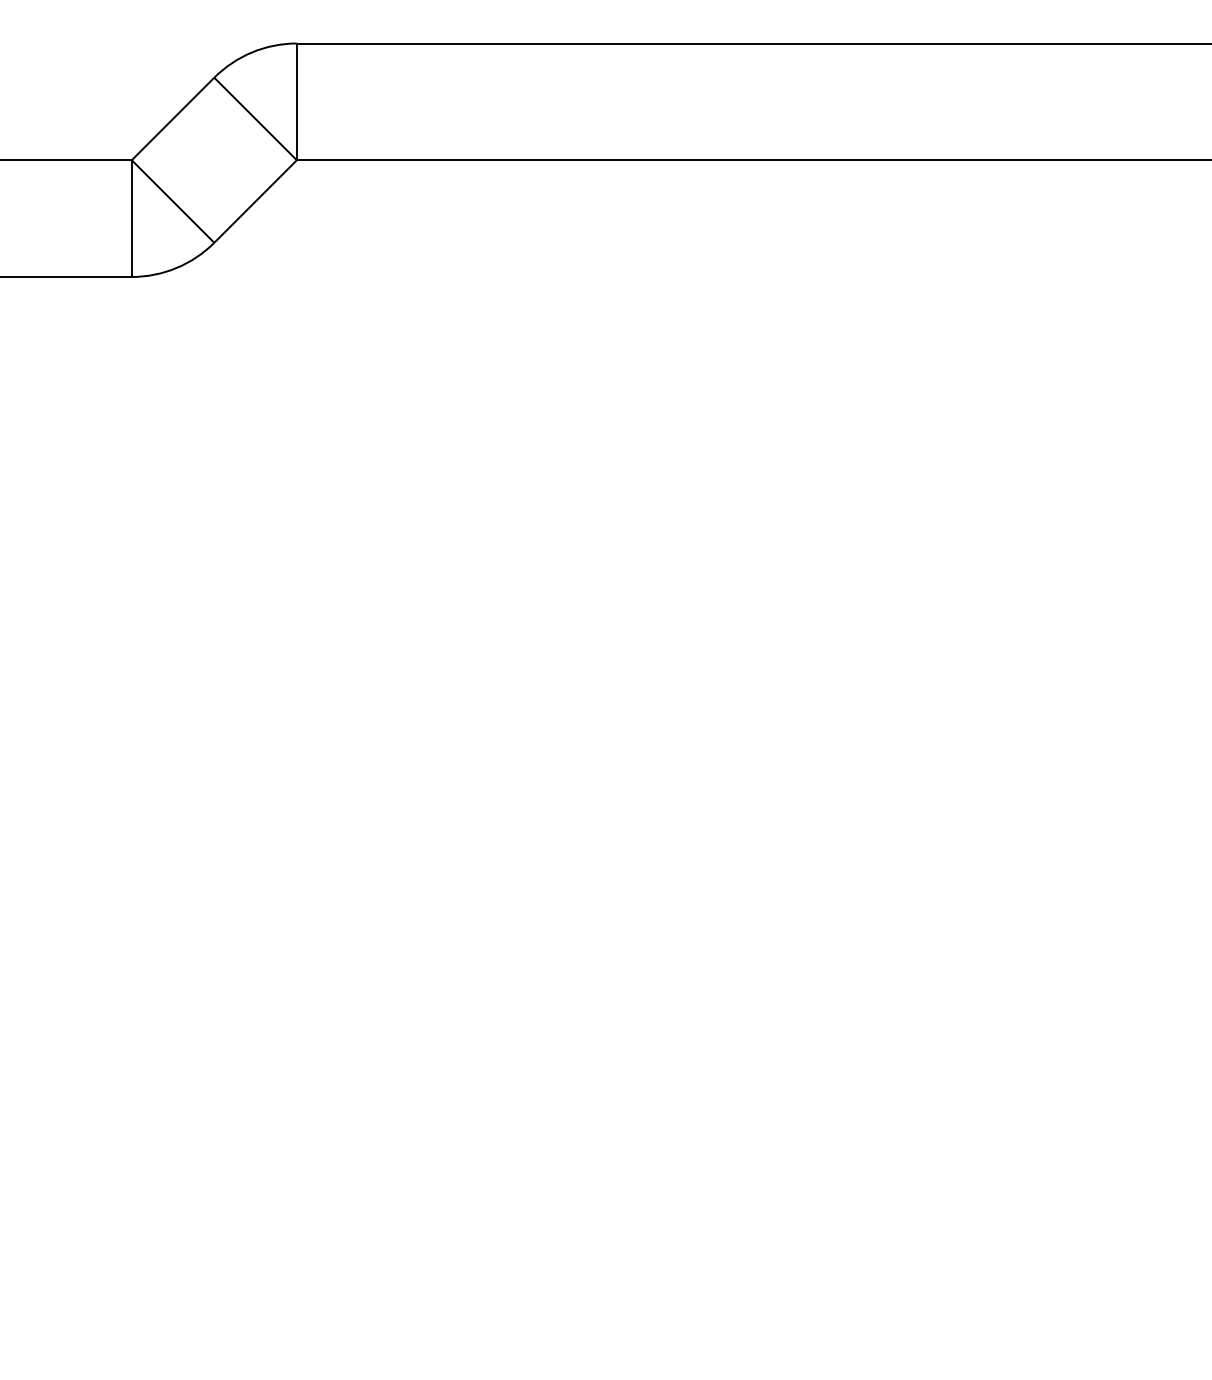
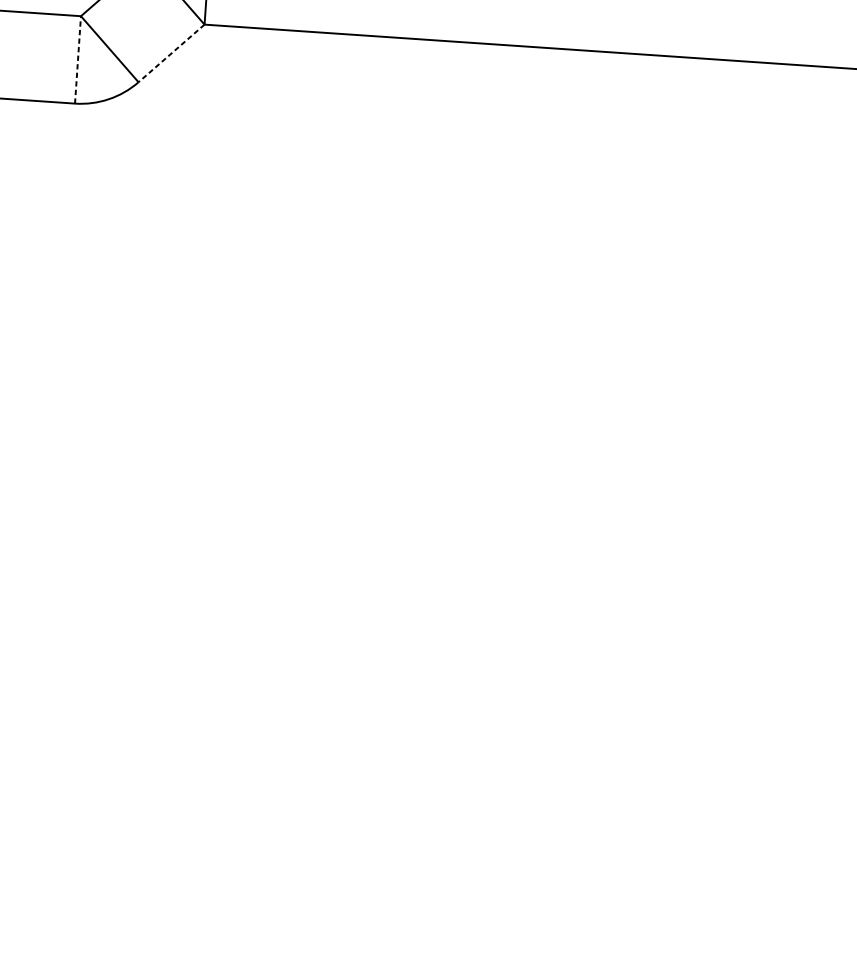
line: (255, 201) -> (171, 53), solid -> dashed
line: (131, 218) -> (77, 59), solid -> dashed

